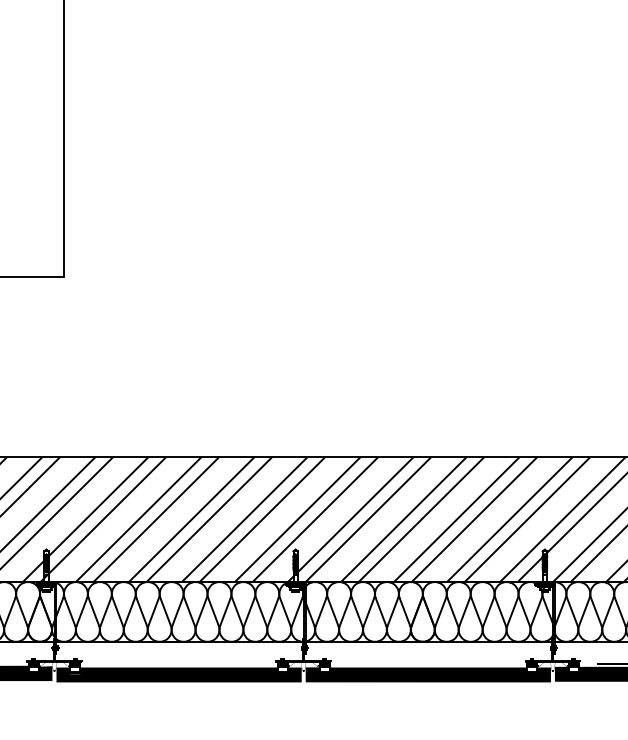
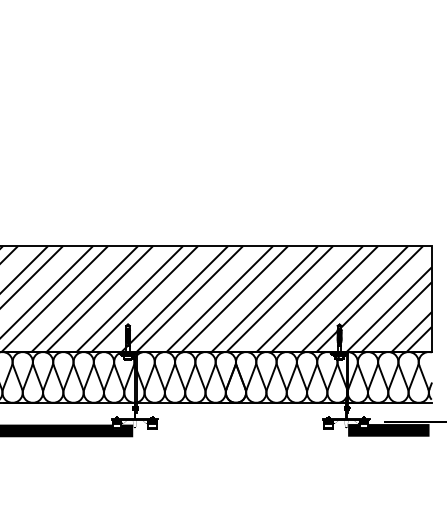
fill: (427, 674) -> (239, 430), removed

